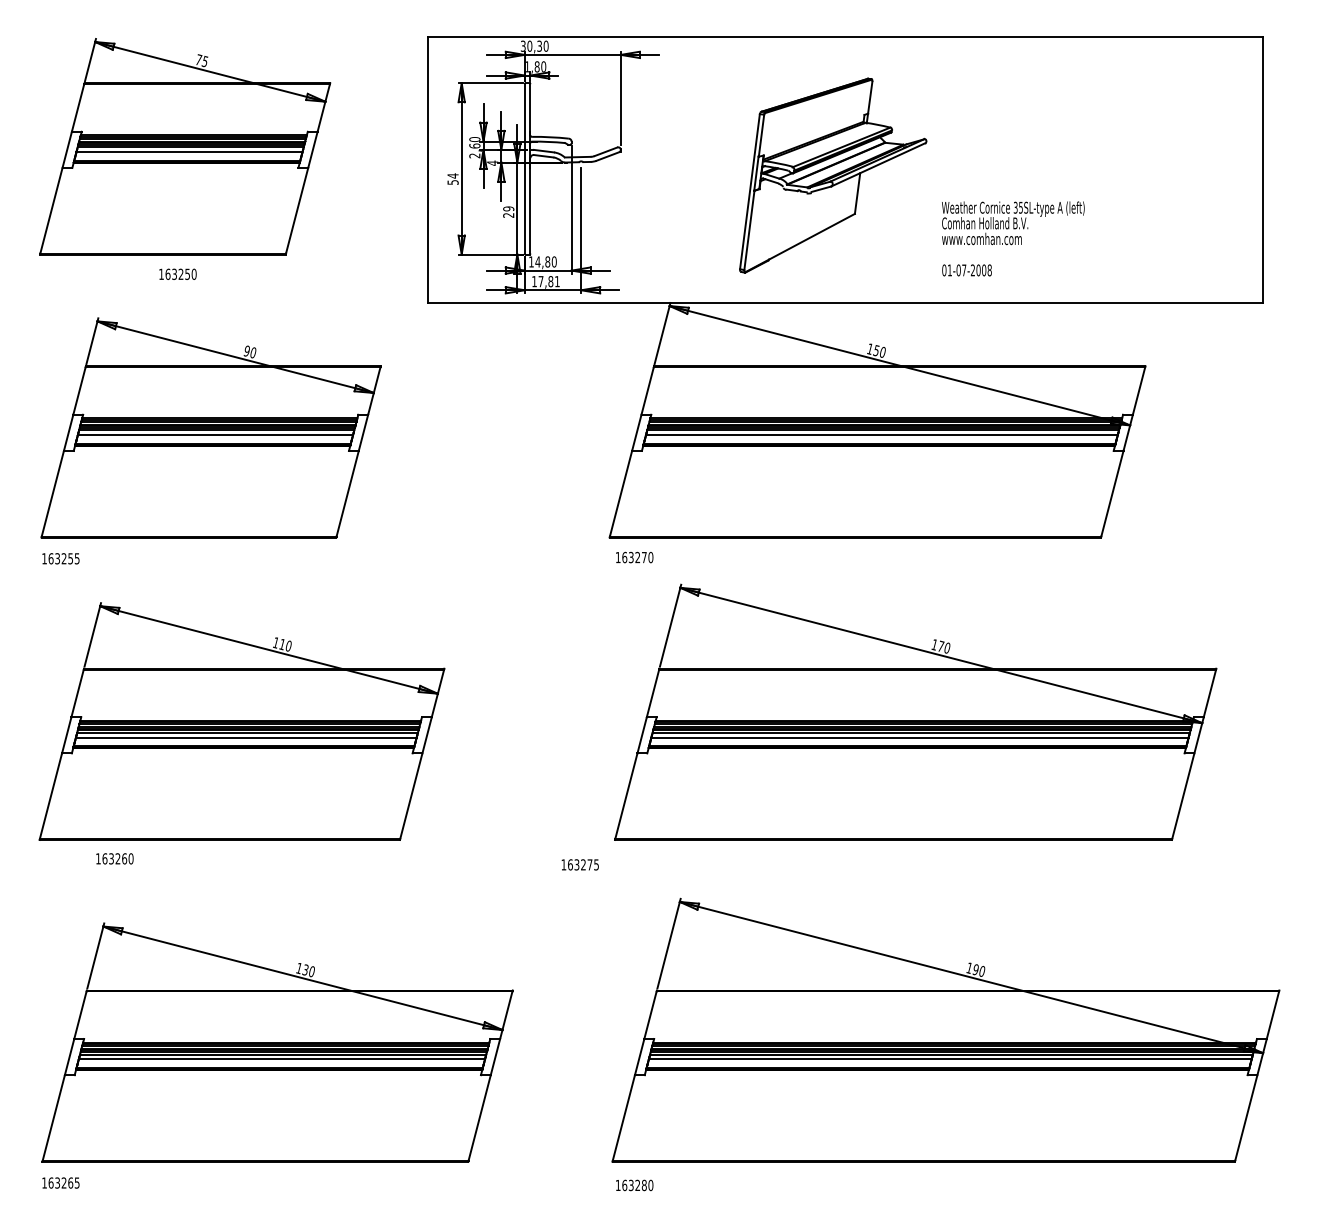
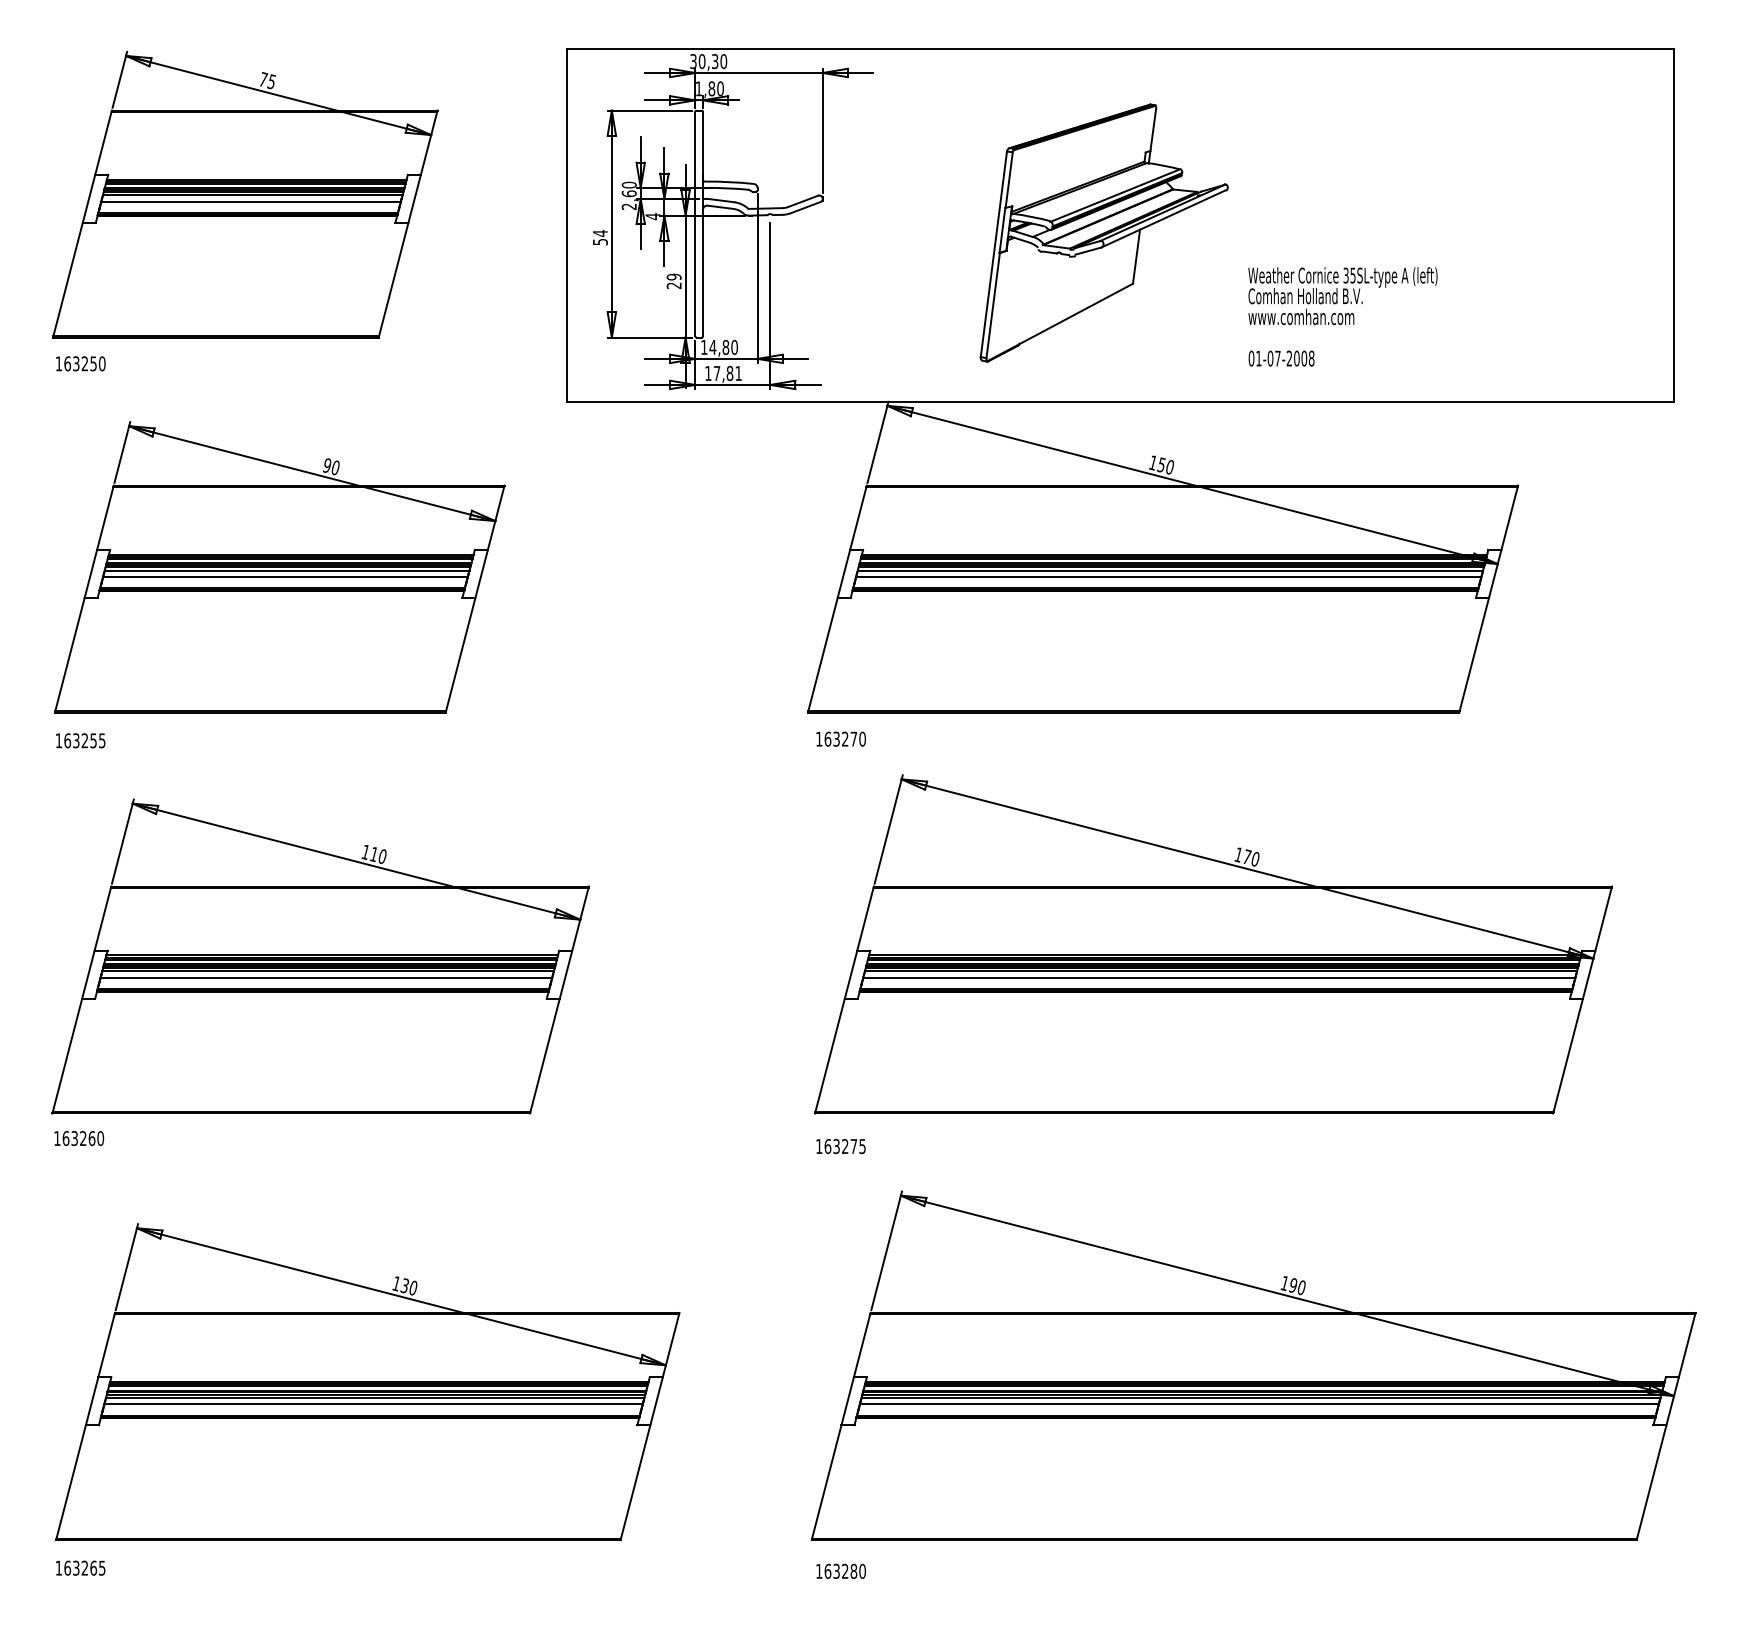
text: (177, 274) -> (80, 363), moved
text: (115, 858) -> (79, 1138), moved
text: (579, 864) -> (840, 1146), moved

